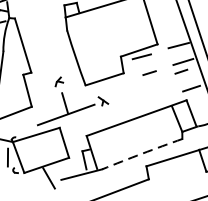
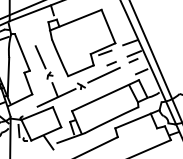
line: (48, 54) -> (40, 57), added
line: (136, 87) -> (103, 74), added
arc: (142, 153) -> (111, 119), dashed -> solid

